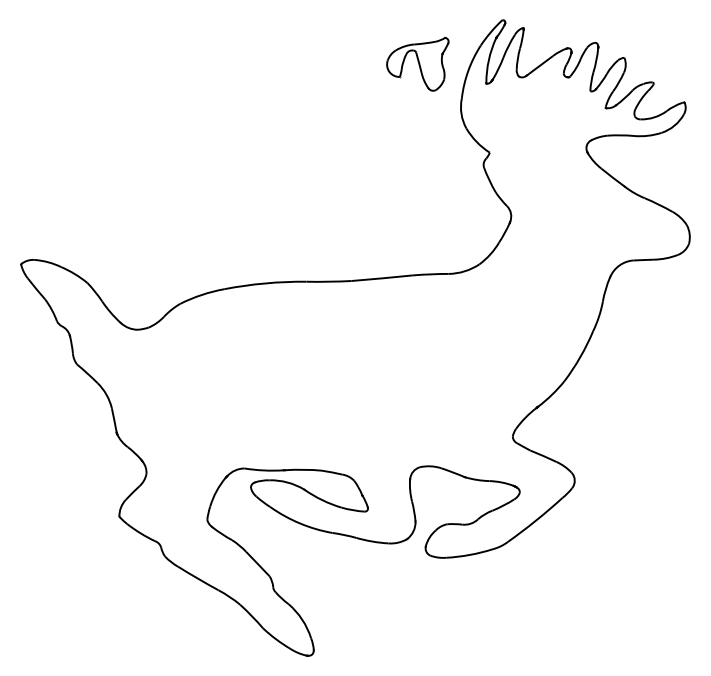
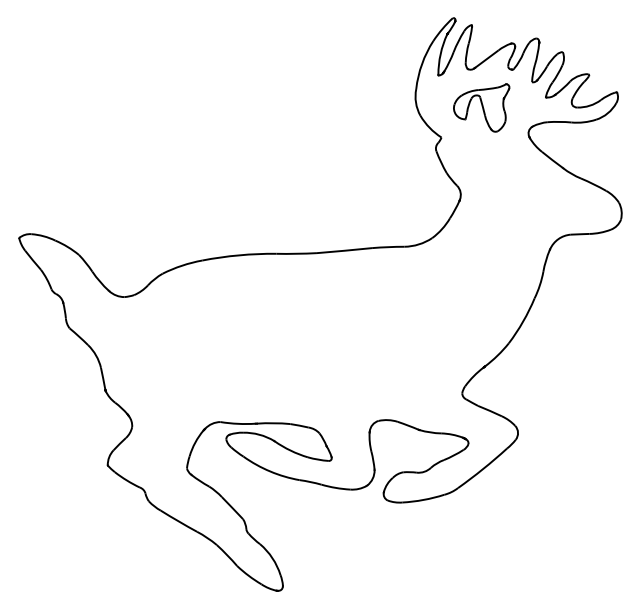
part: (417, 63) -> (481, 107), moved

